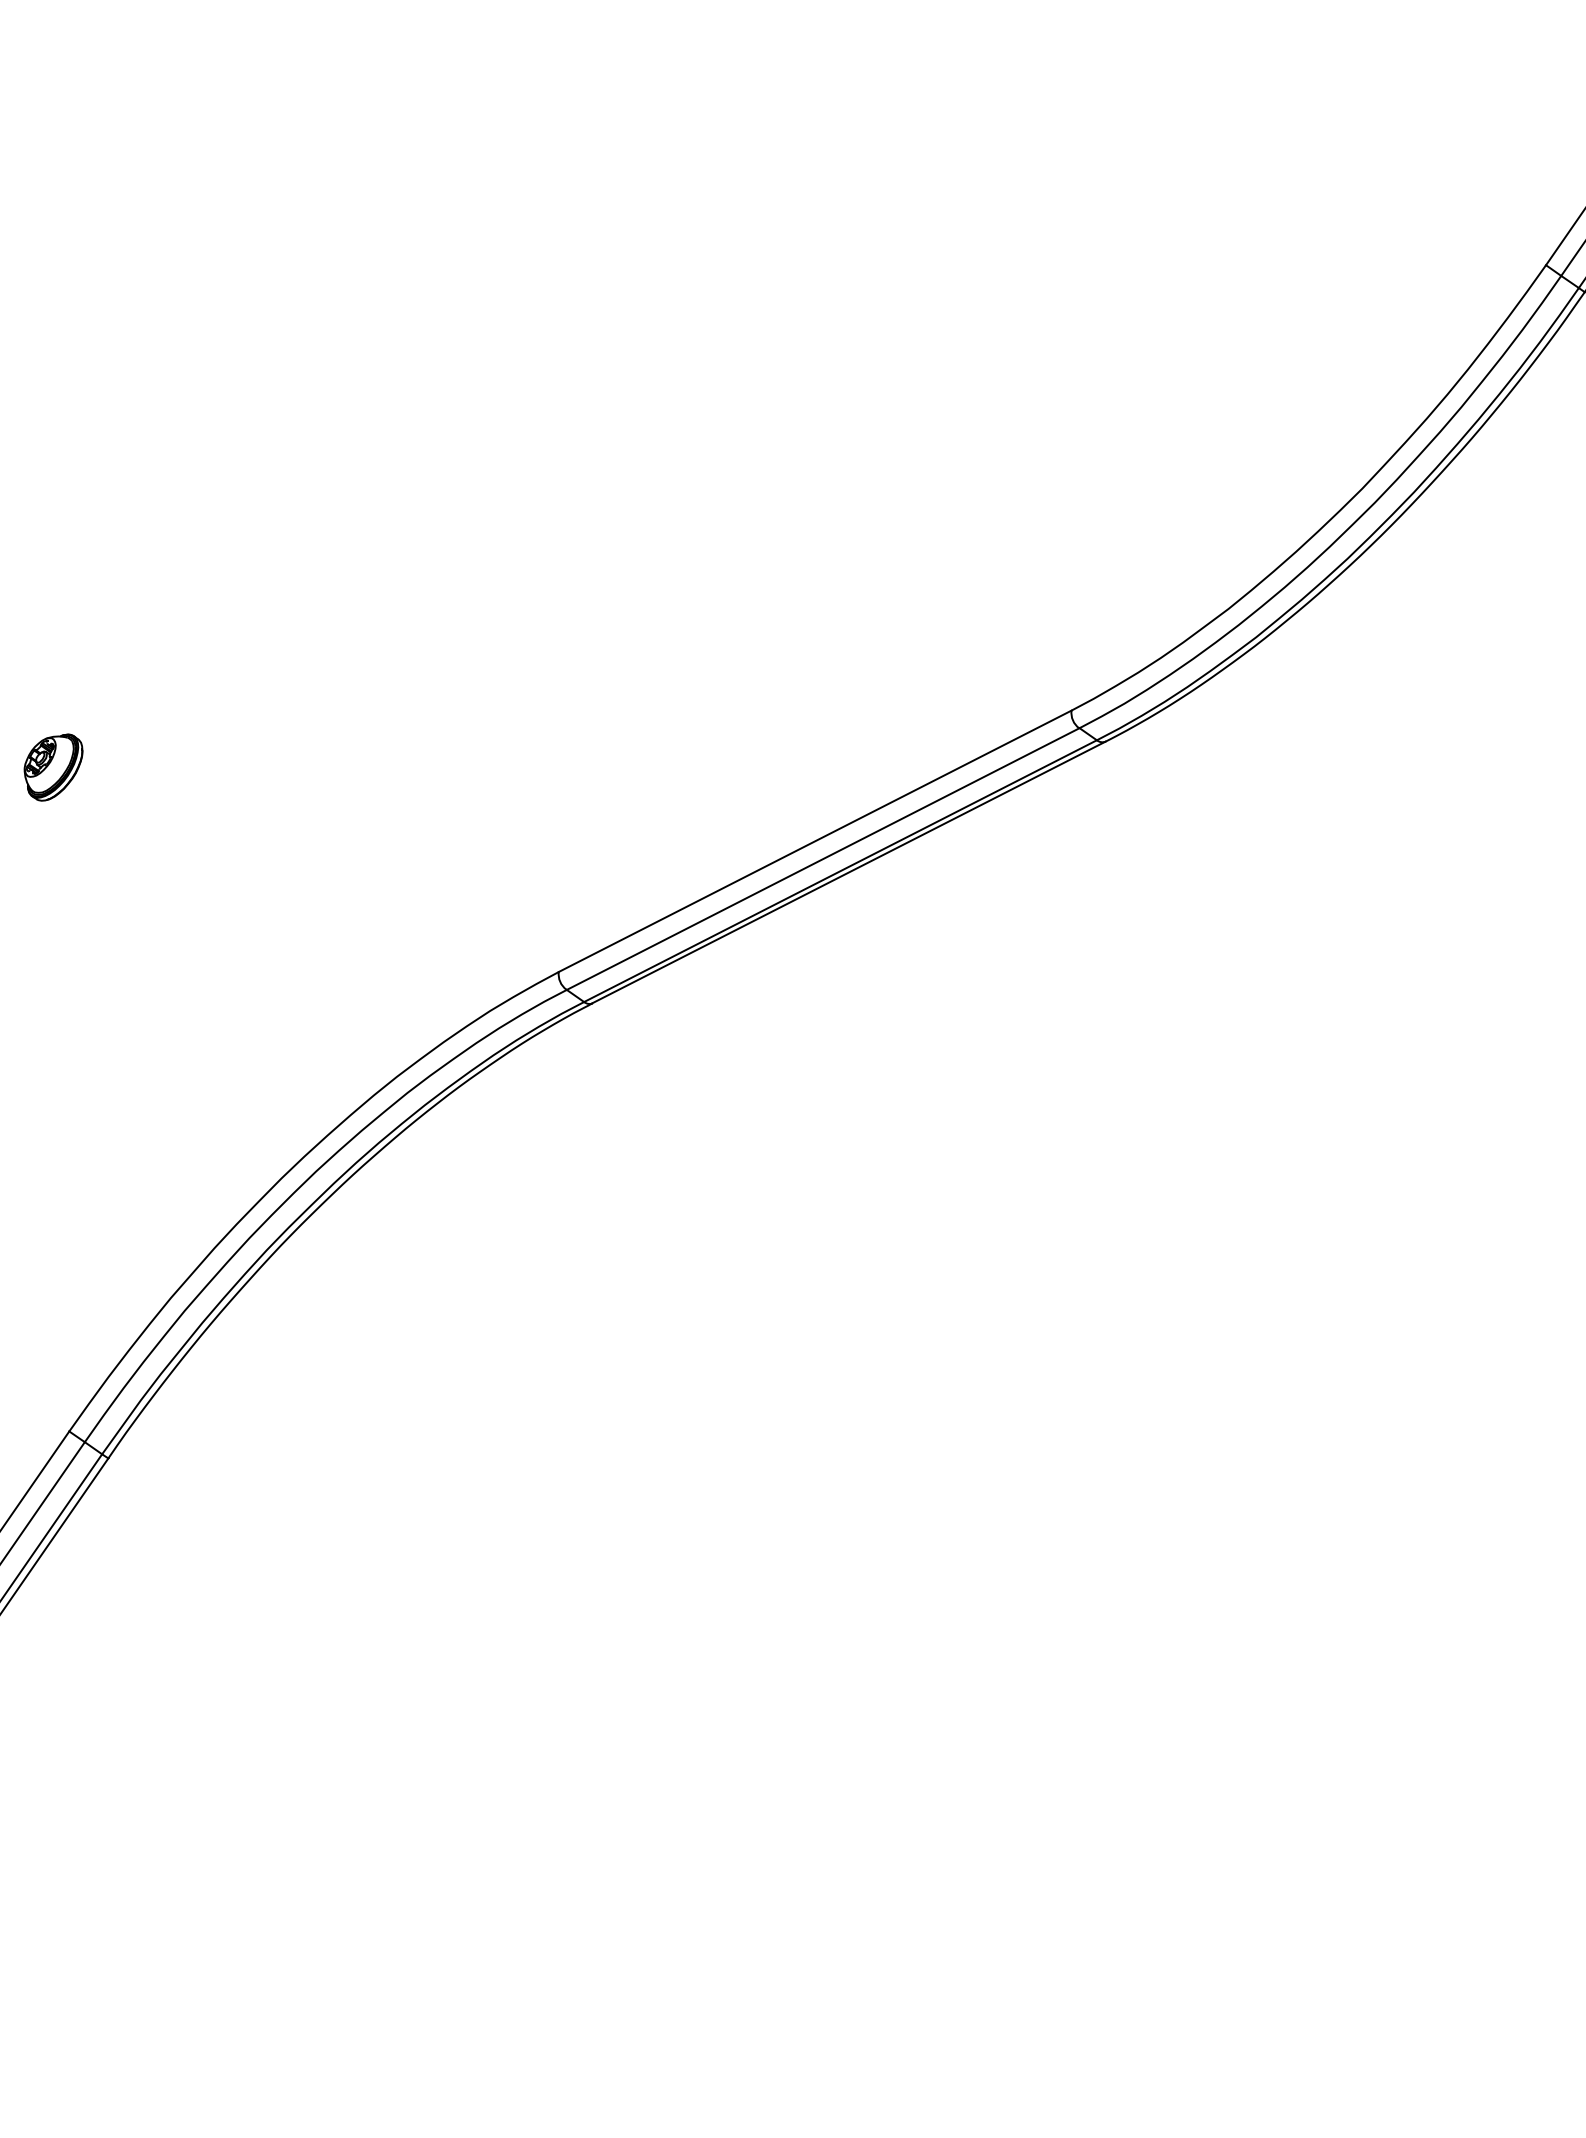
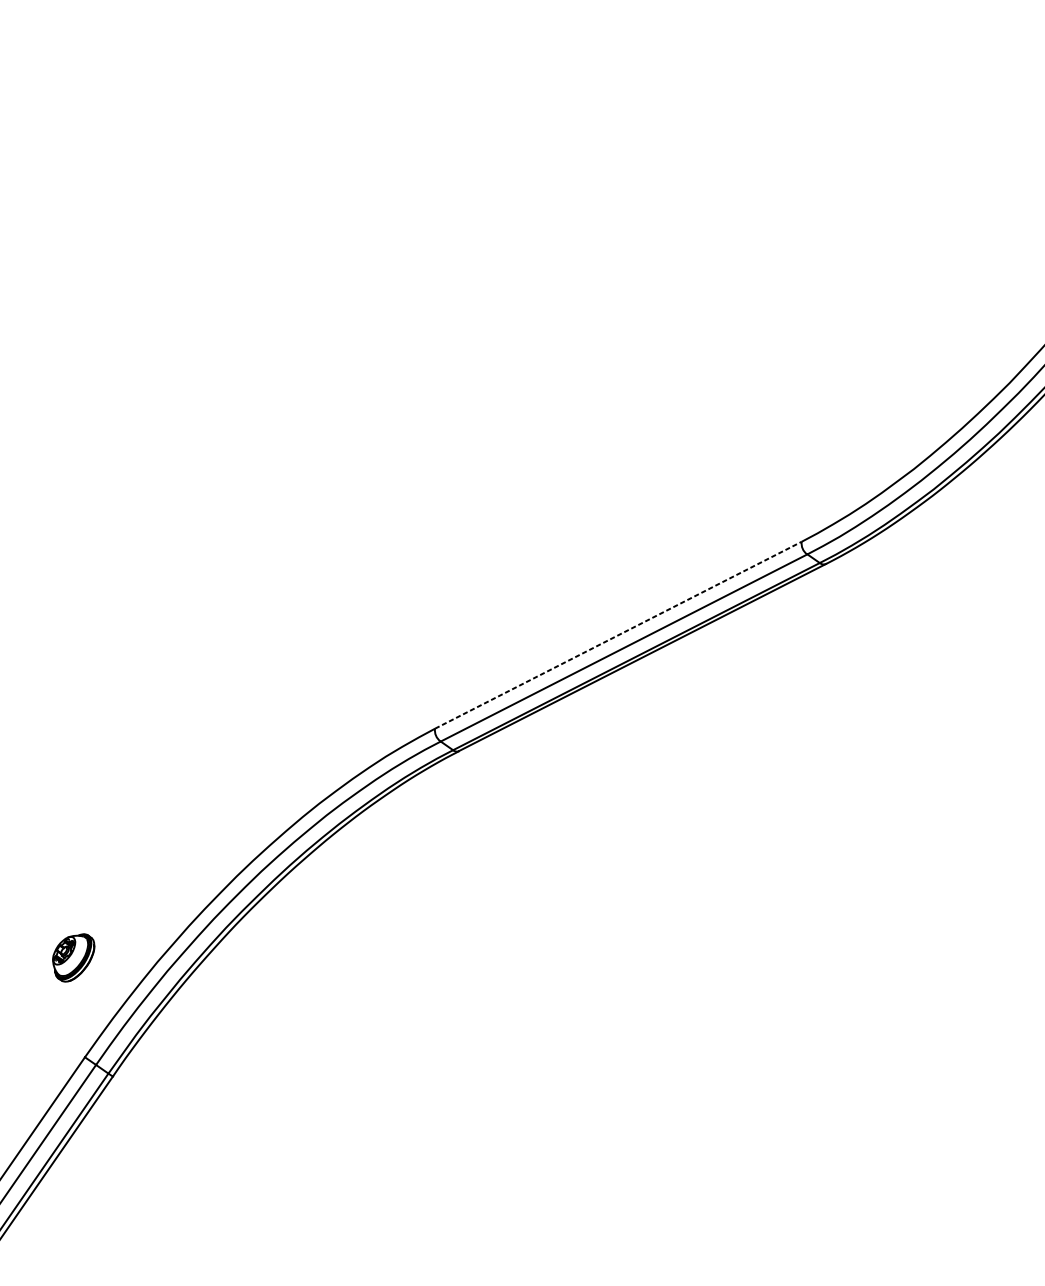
part: (53, 767) -> (73, 957), moved
line: (815, 841) -> (618, 635), solid -> dashed

